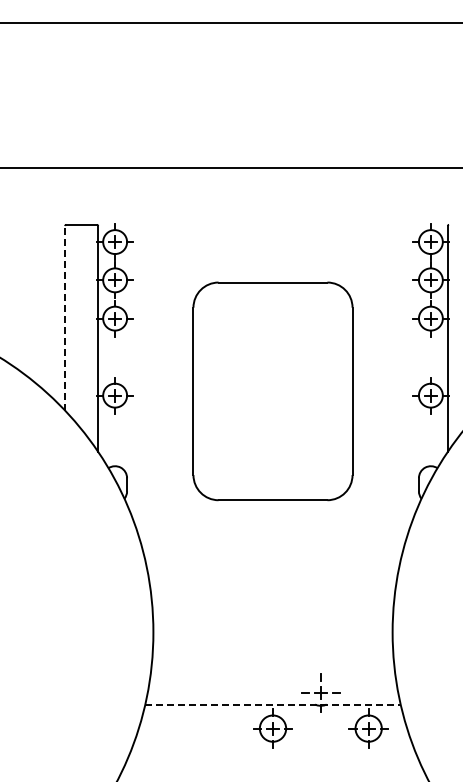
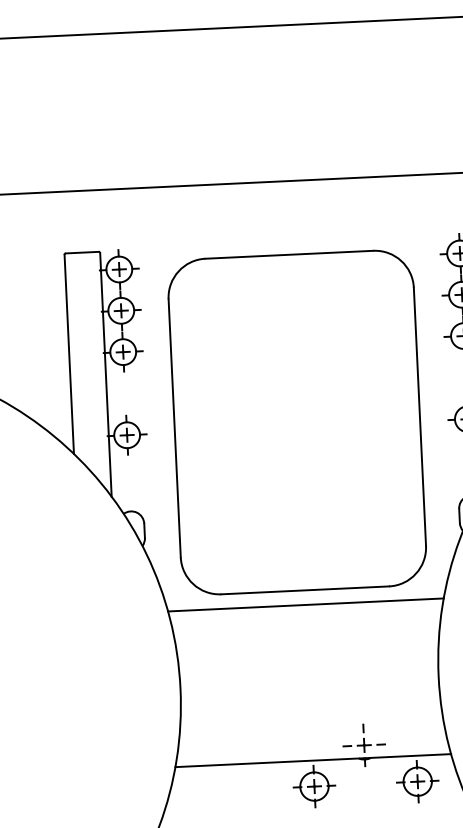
line: (65, 317) -> (69, 353), dashed -> solid
part: (272, 391) -> (296, 422), size x1.43
line: (272, 560) -> (305, 605), added
line: (273, 704) -> (313, 760), dashed -> solid

